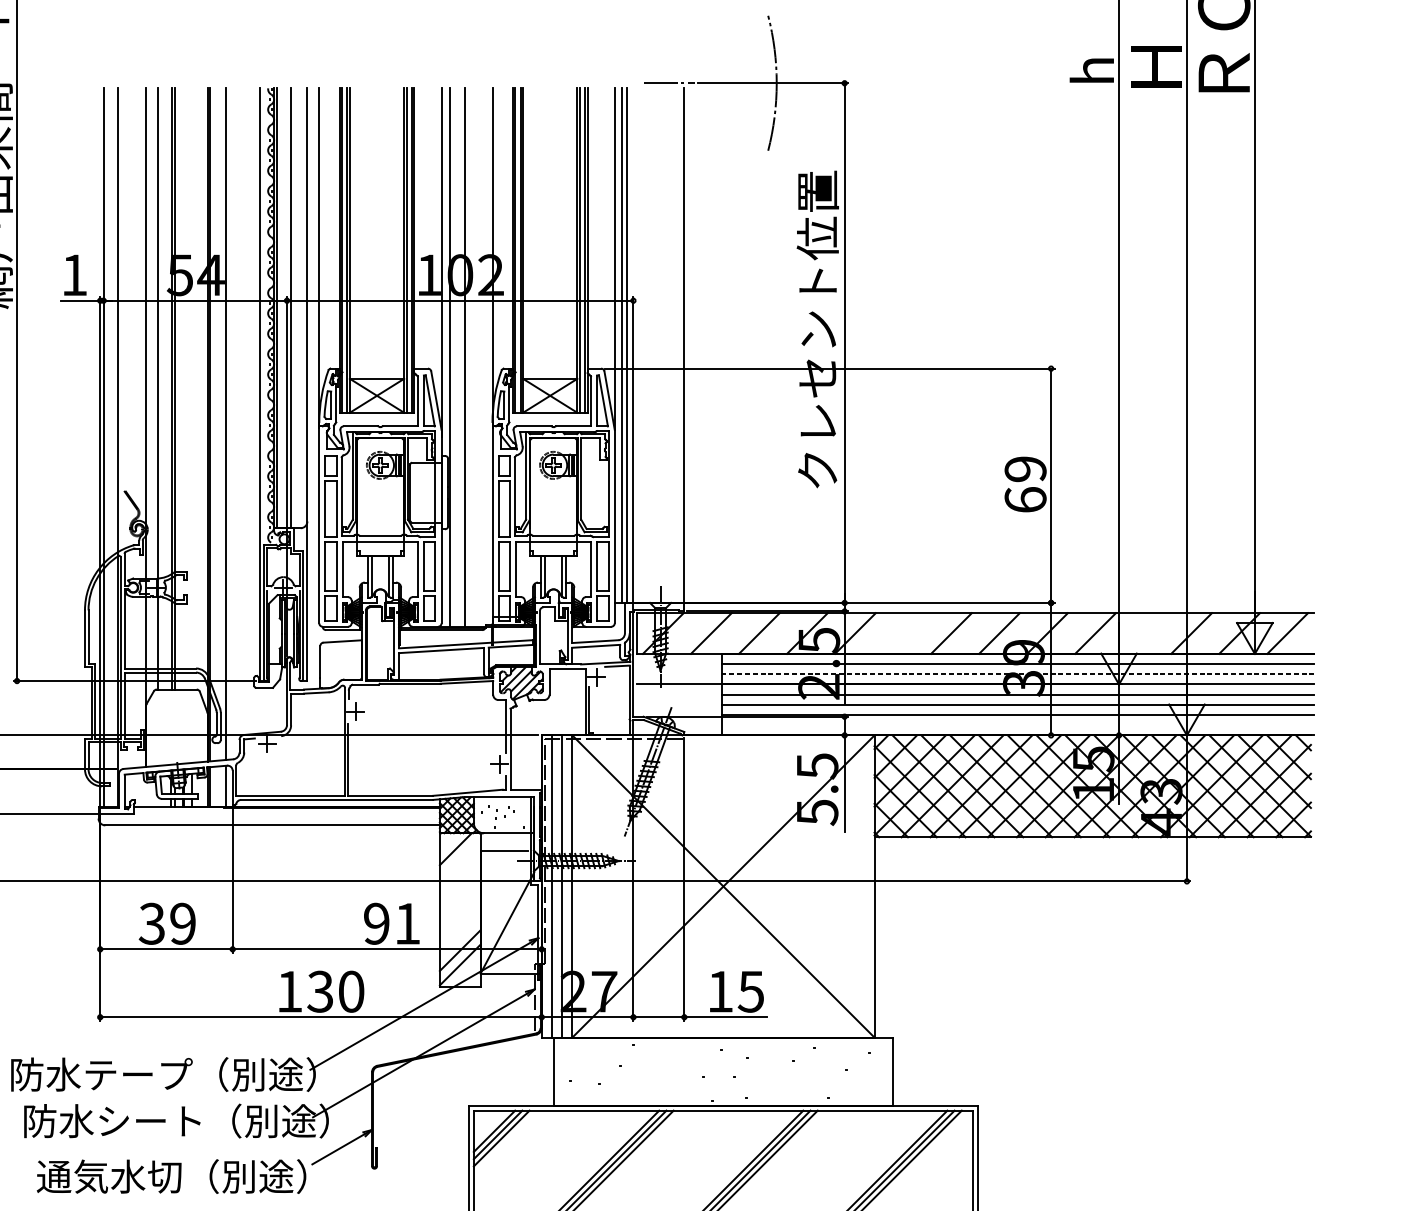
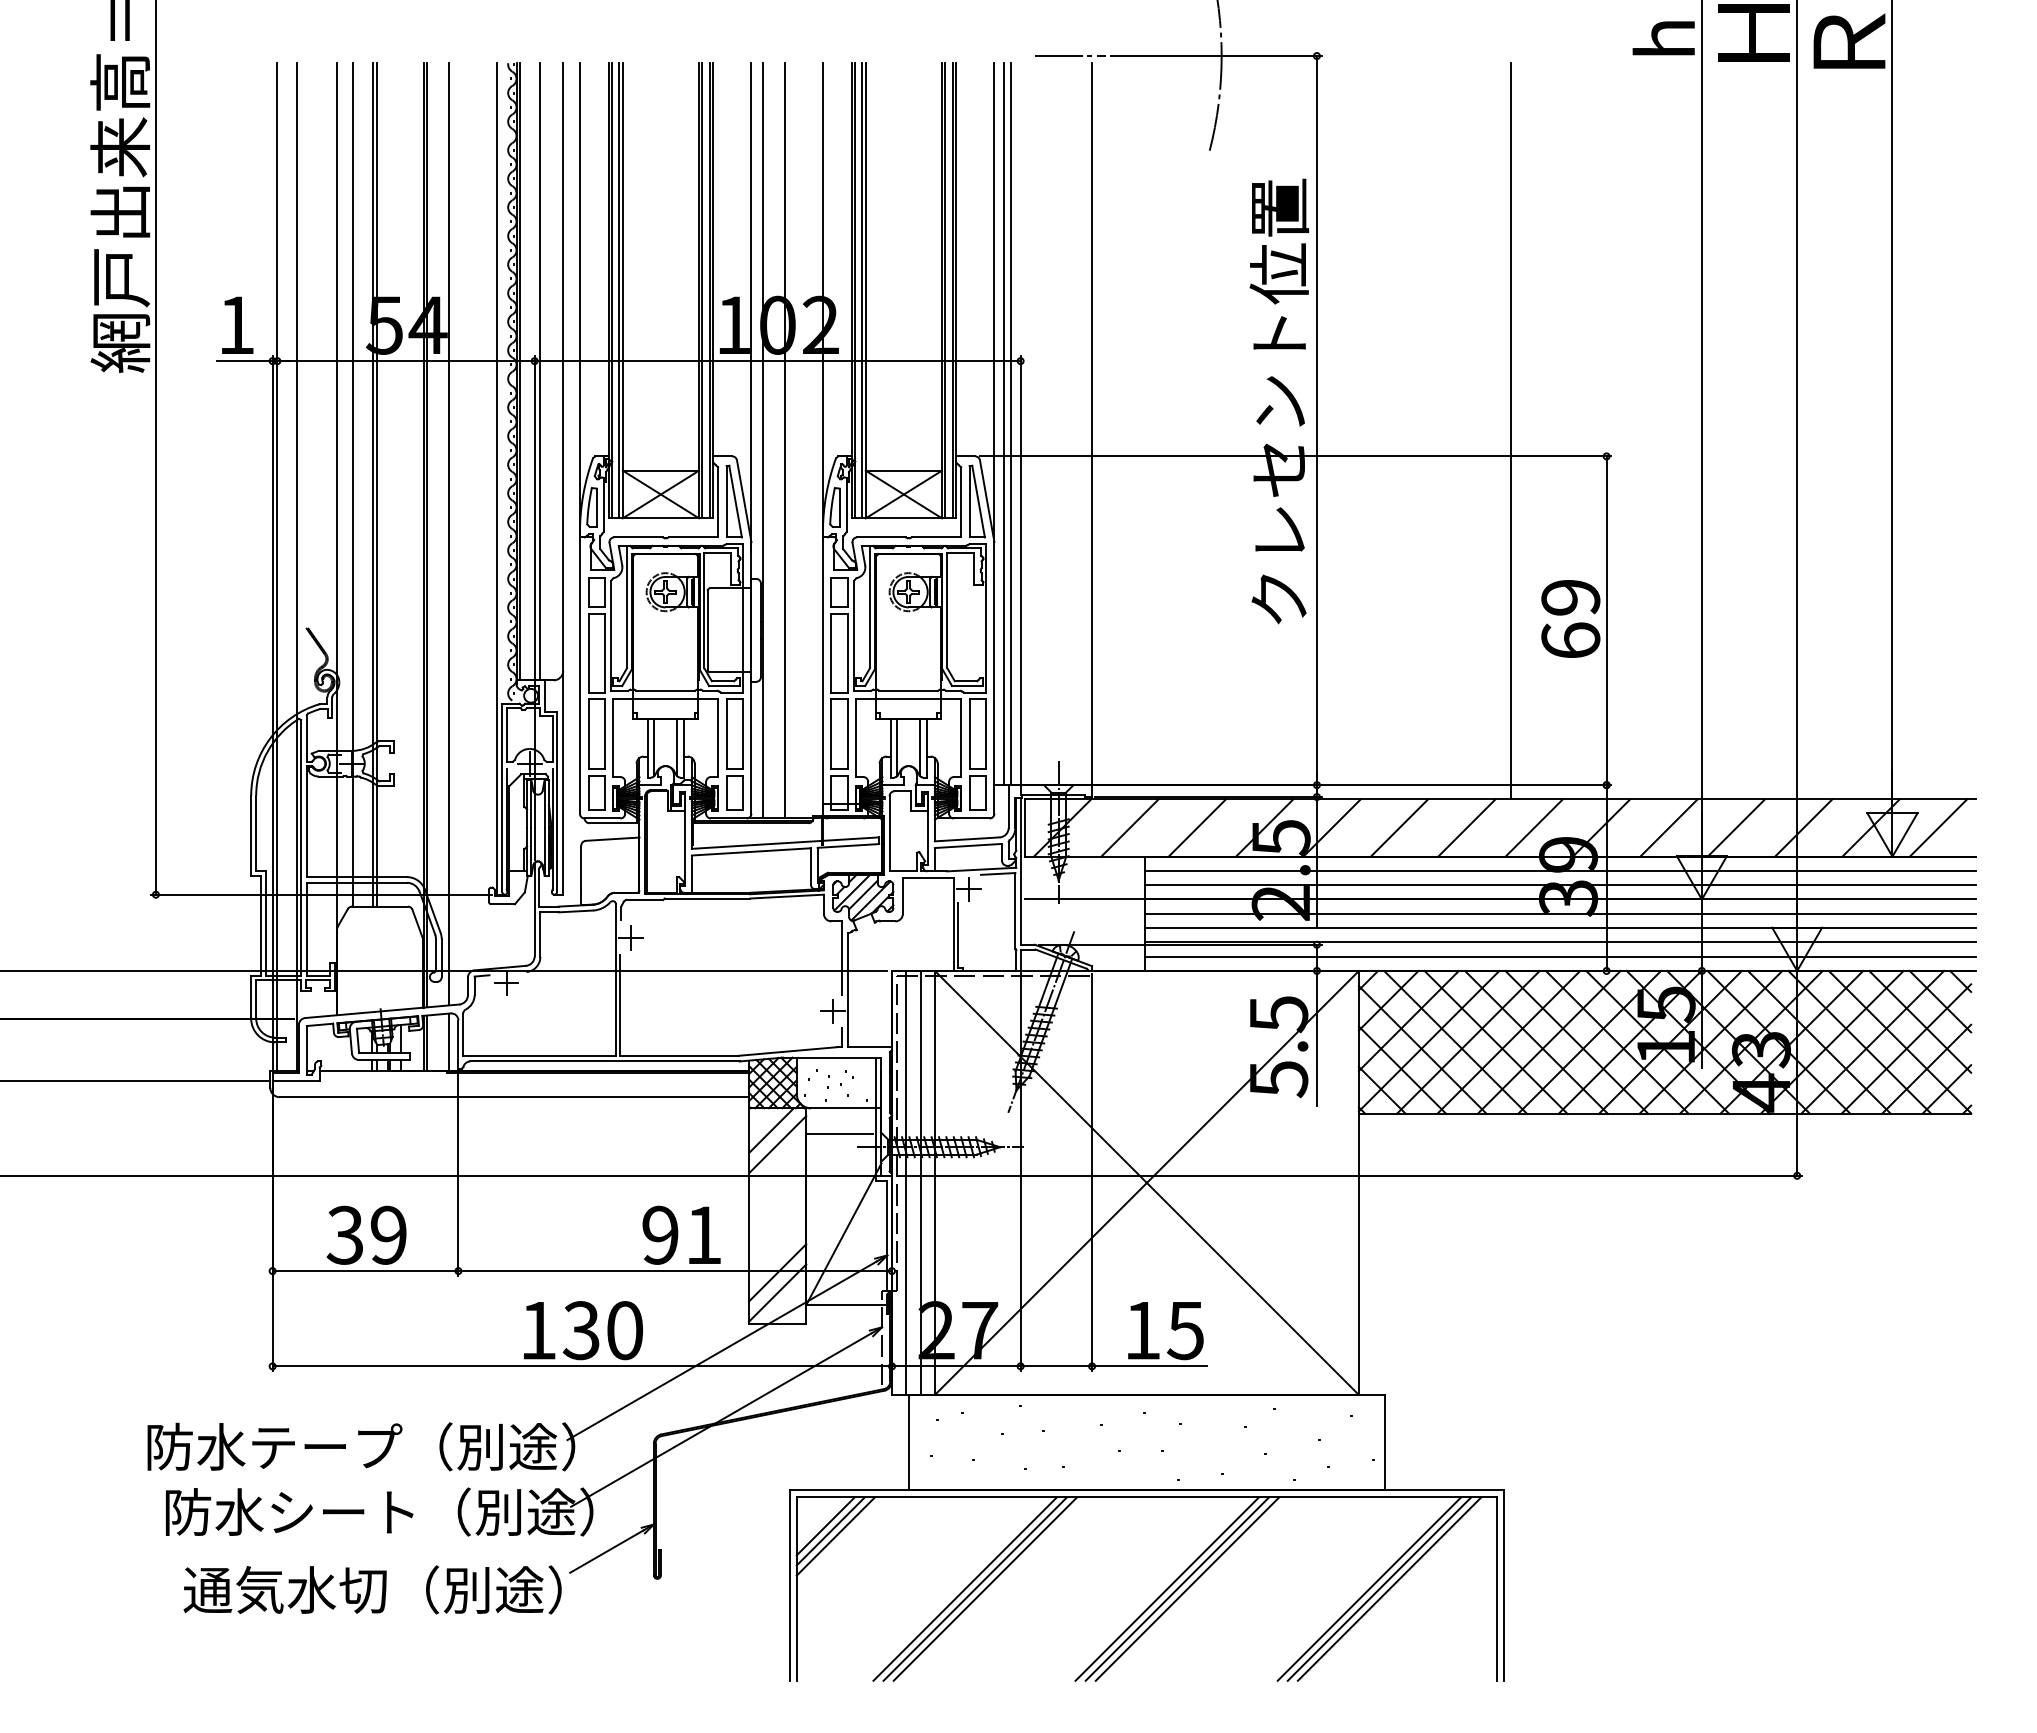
line: (983, 350) -> (1511, 431), added
line: (903, 633) -> (1399, 827), added
line: (1142, 633) -> (1735, 827), added
line: (1018, 674) -> (1560, 885), dashed -> solid
line: (1017, 725) -> (1559, 956), added
line: (460, 859) -> (777, 1144), added

